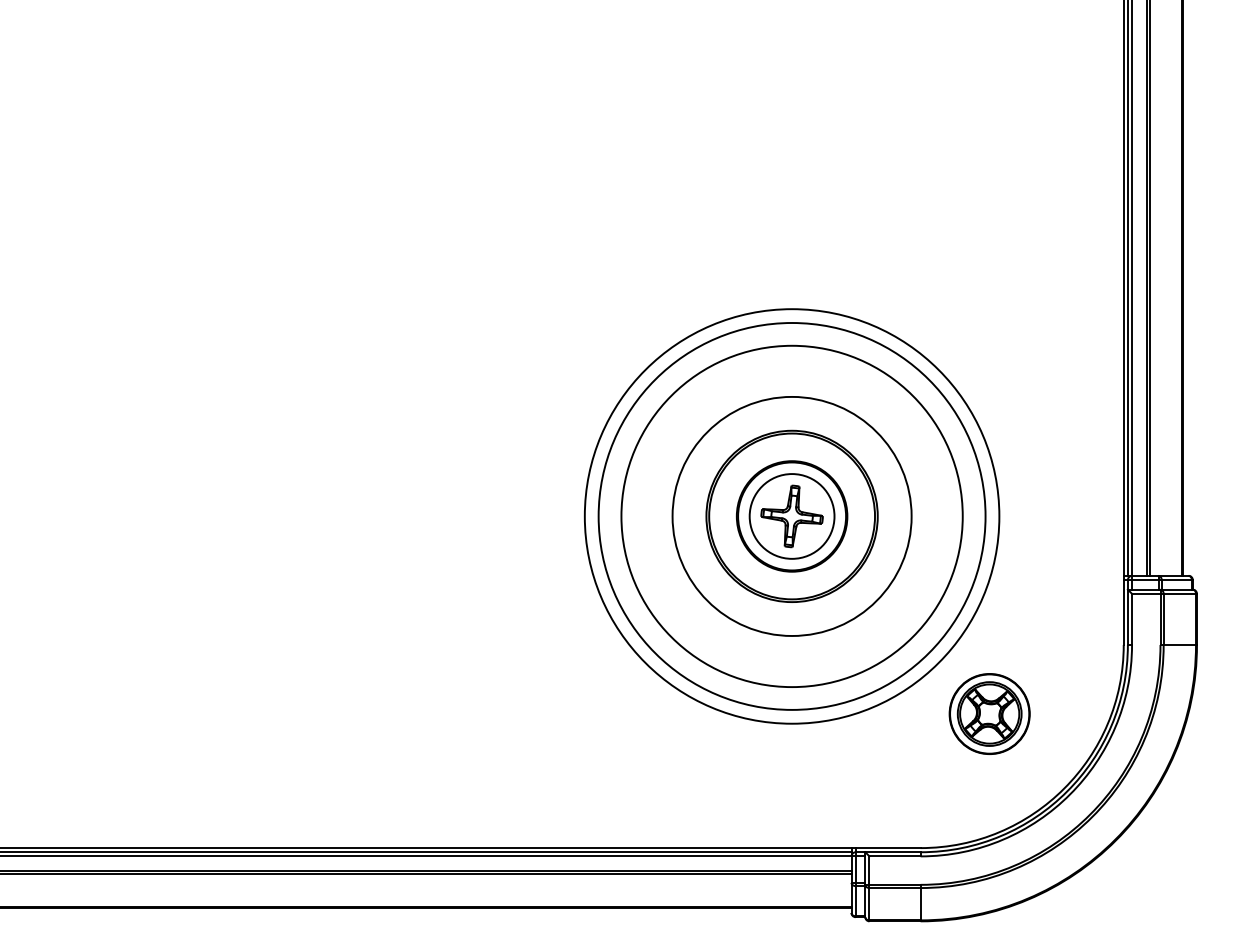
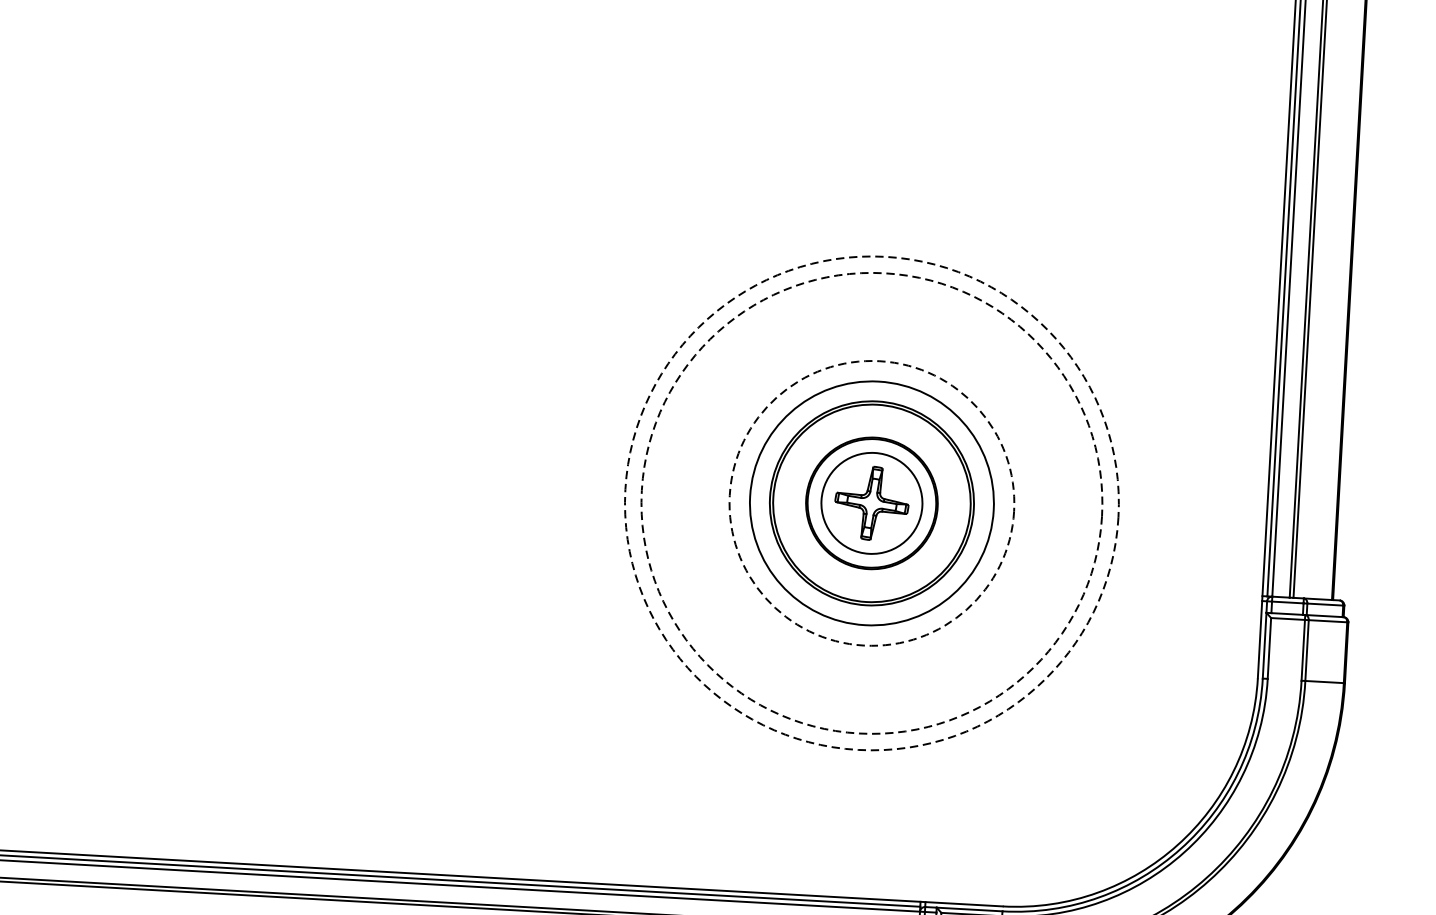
circle: (791, 515) -> (871, 502), solid -> dashed
circle: (791, 516) -> (871, 503), size x0.6
circle: (791, 516) -> (871, 503), solid -> dashed
circle: (791, 516) -> (871, 503), solid -> dashed
part: (989, 713) -> (1093, 750), removed

